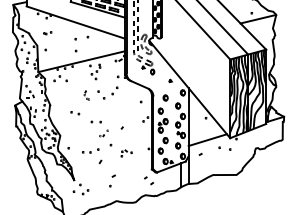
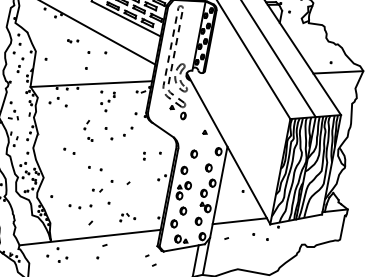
part: (47, 33) -> (72, 41), moved
part: (86, 95) -> (88, 130), size x1.67
part: (129, 105) -> (143, 154), added
part: (103, 133) -> (101, 185), size x1.67
line: (101, 172) -> (89, 237), added

